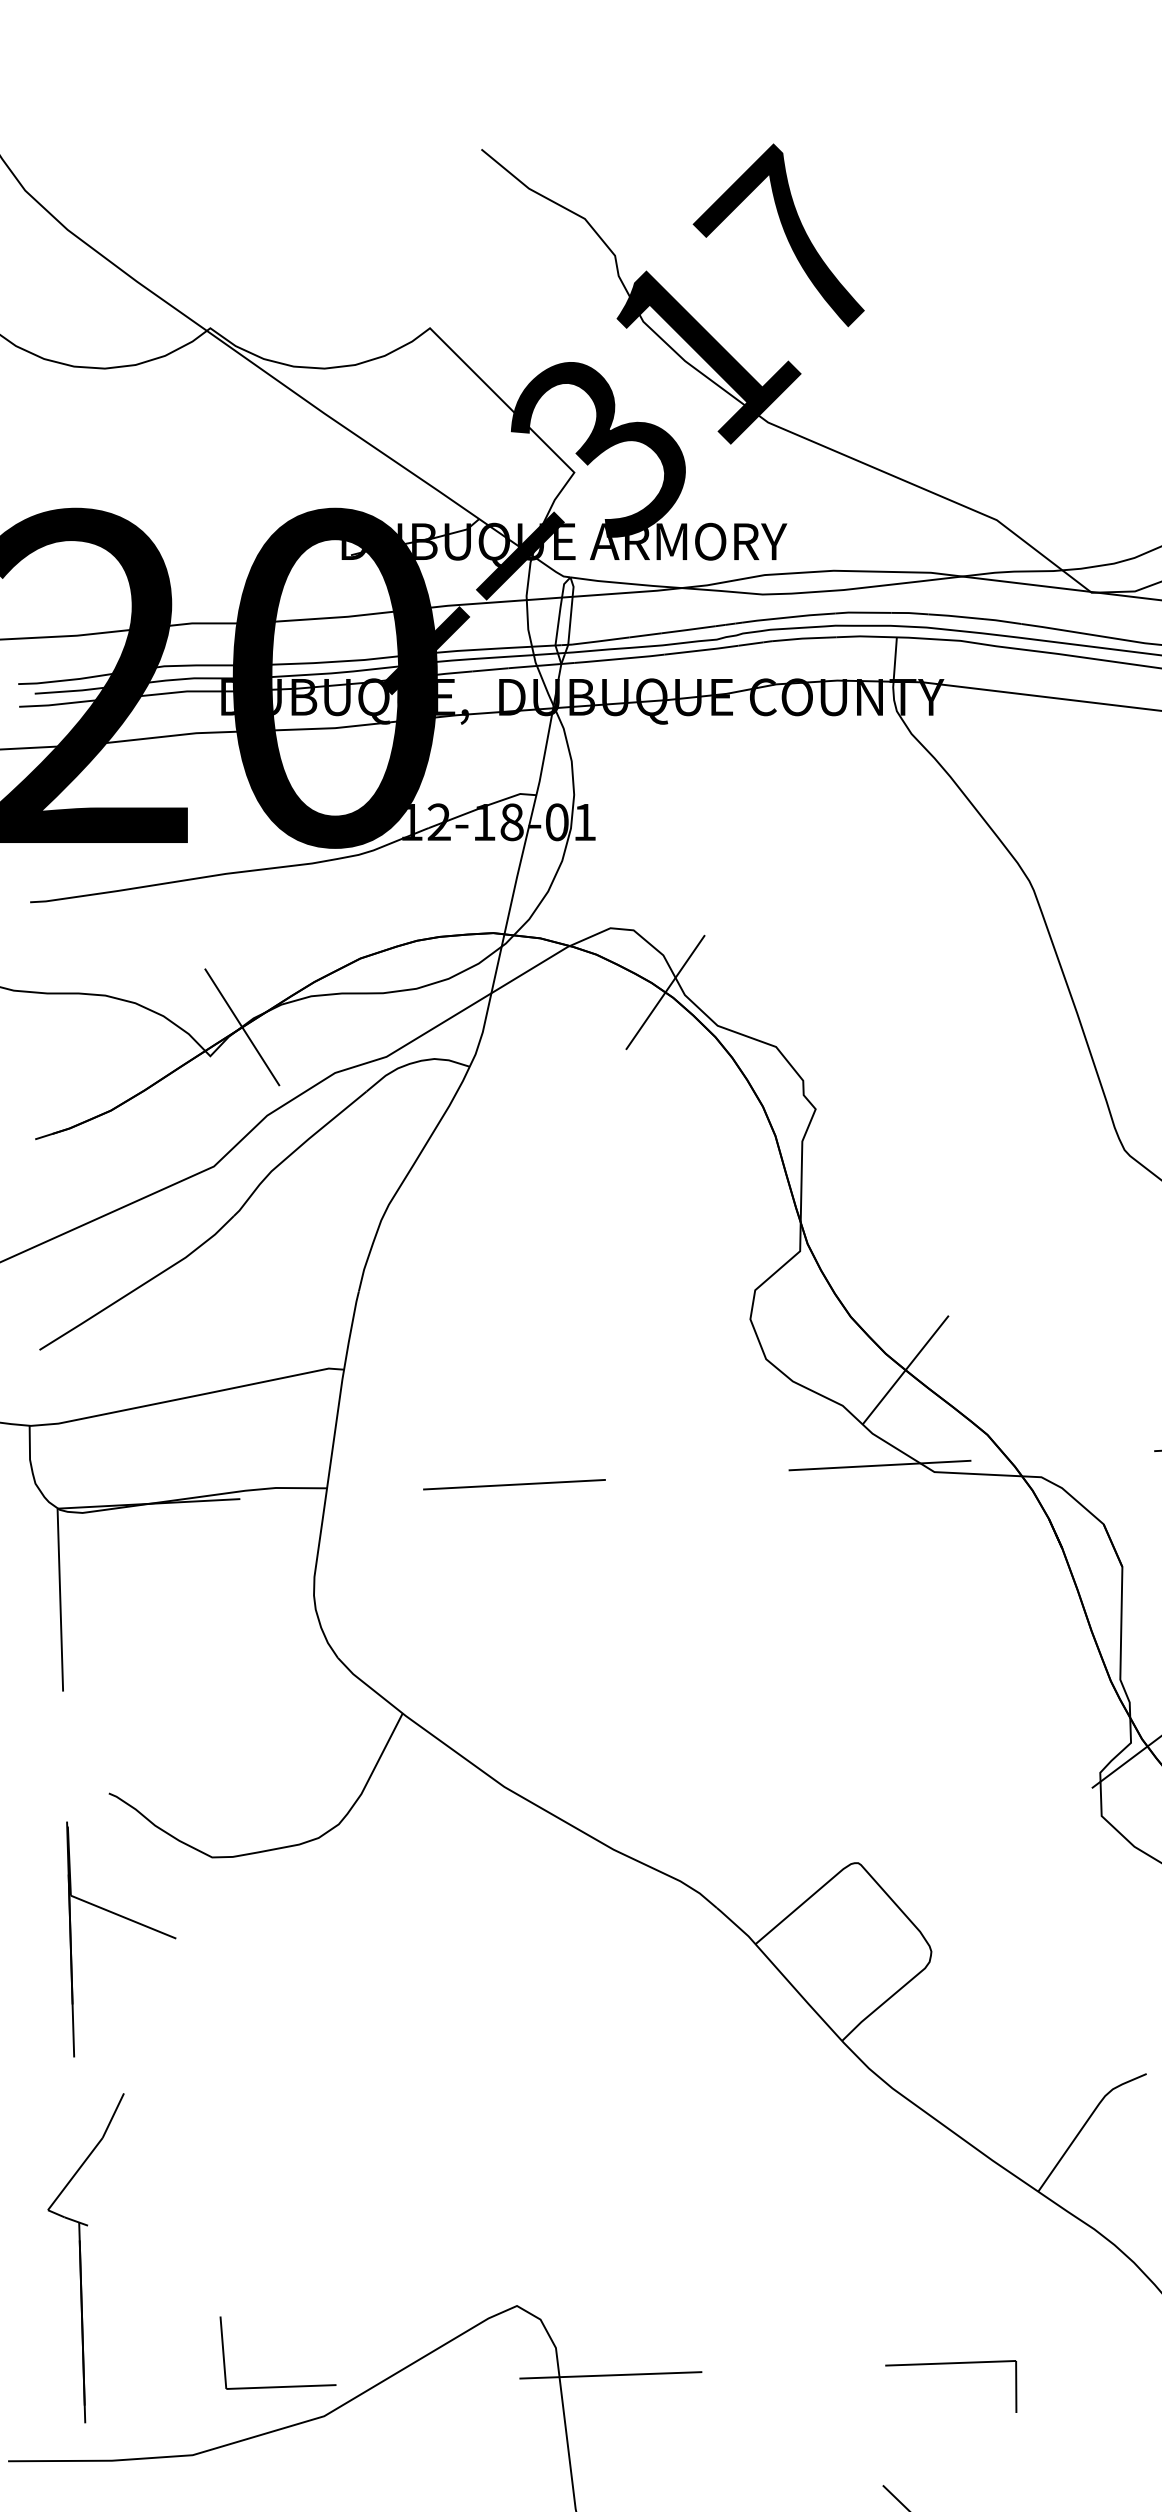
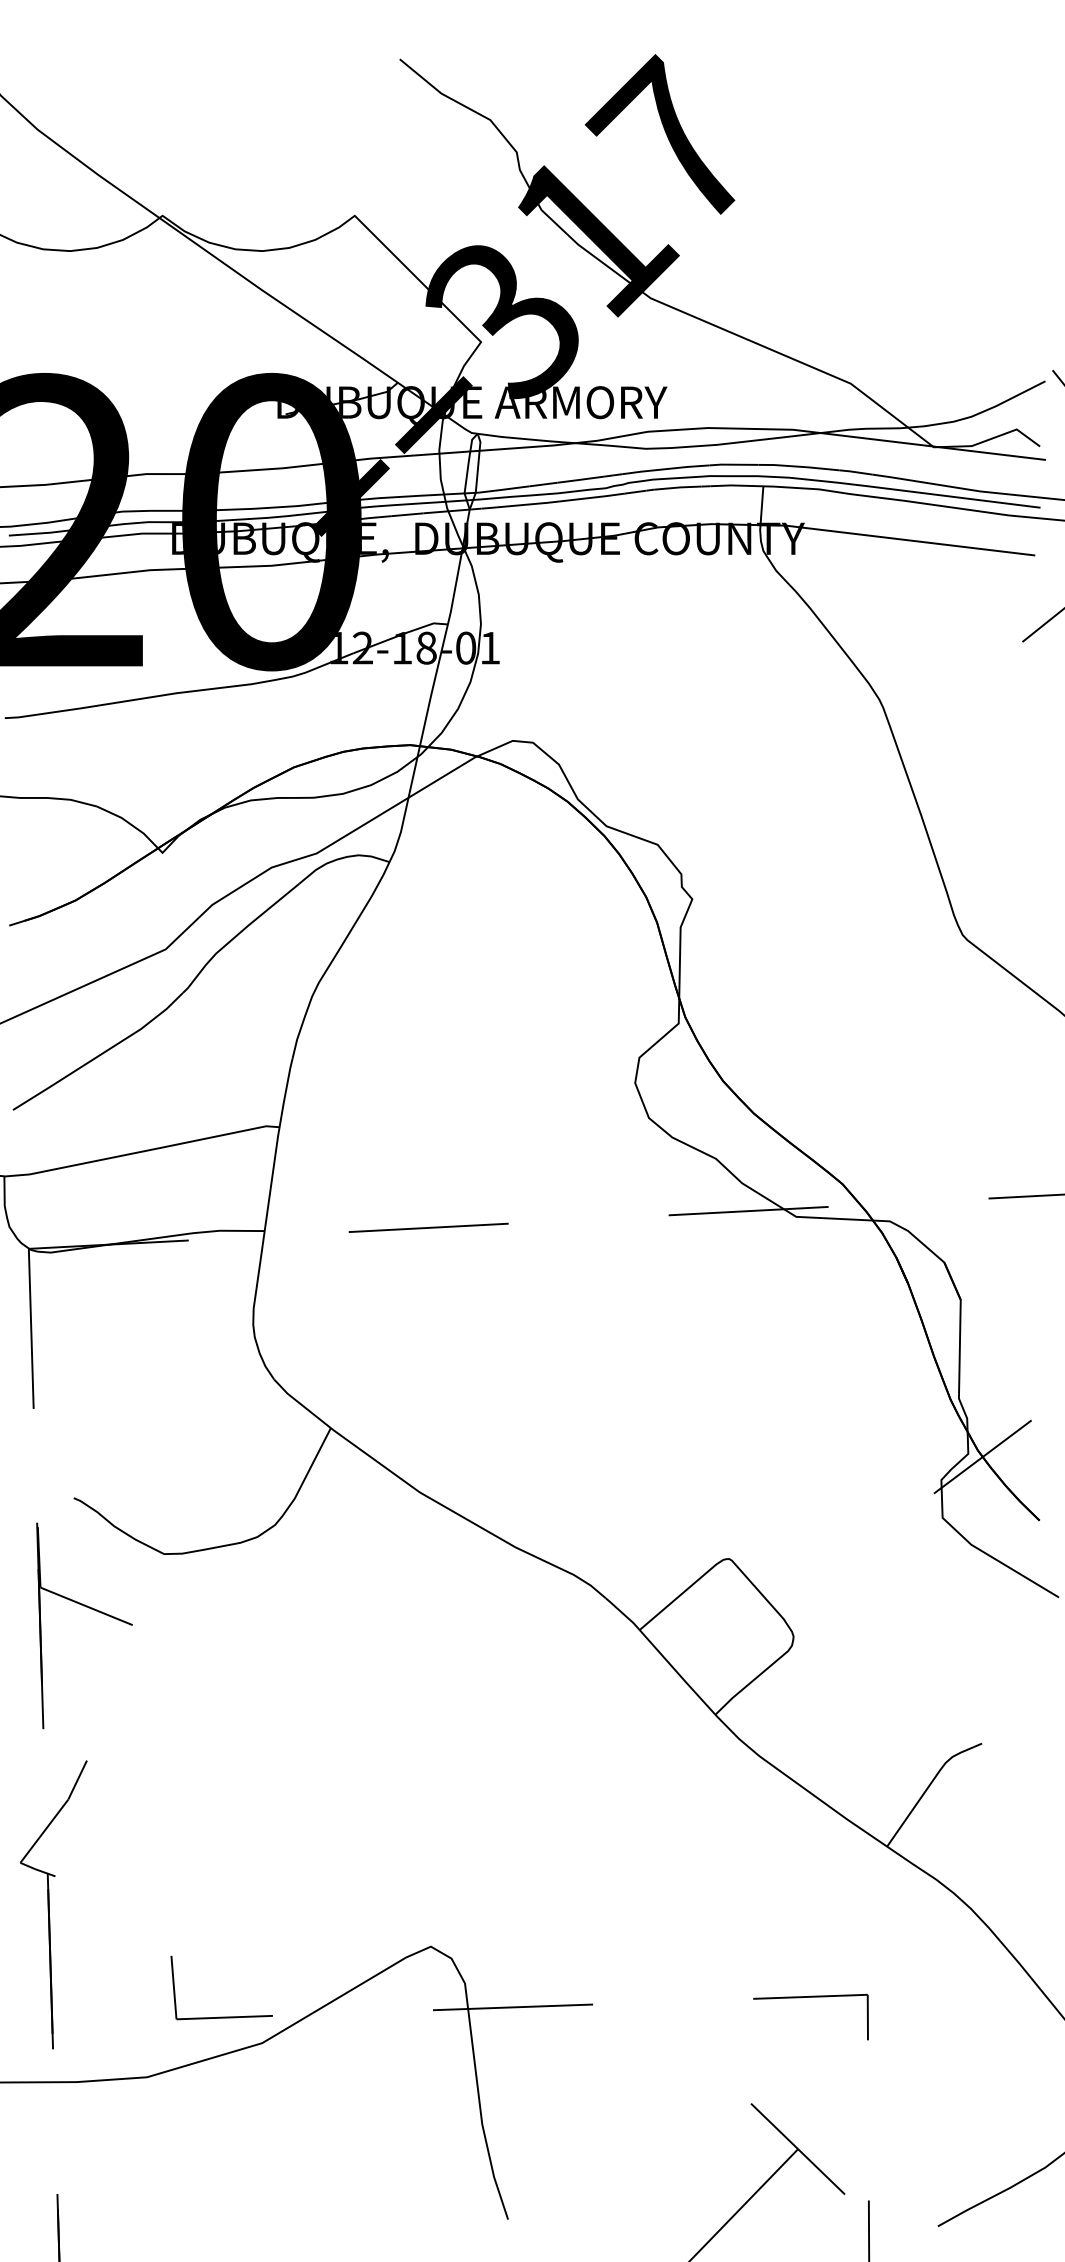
line: (665, 991) -> (560, 796), removed
line: (242, 1027) -> (190, 827), removed
line: (905, 1369) -> (770, 1127), removed

